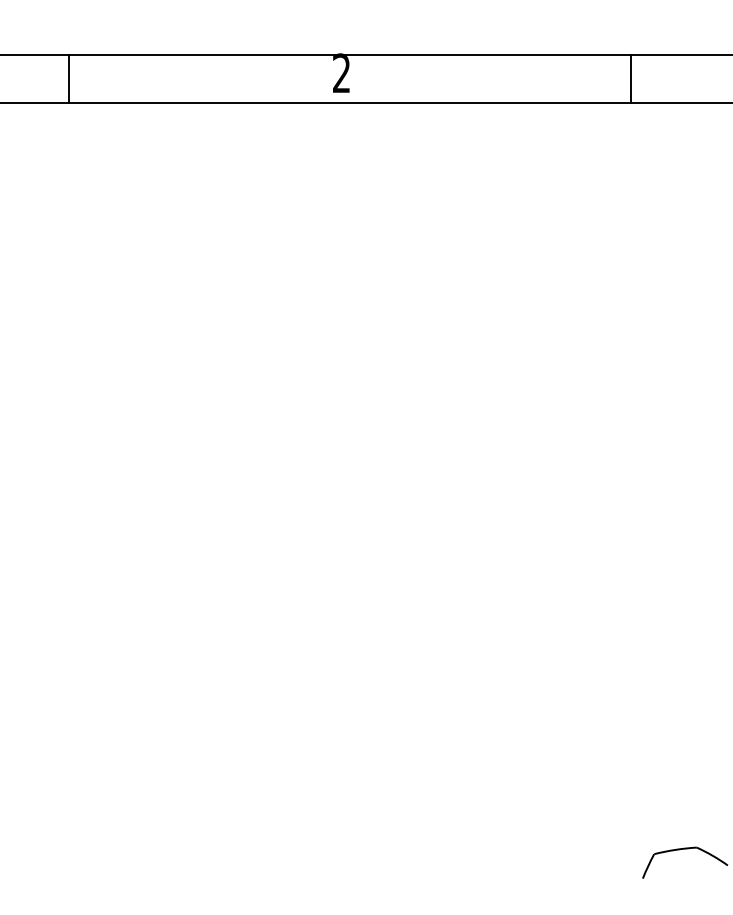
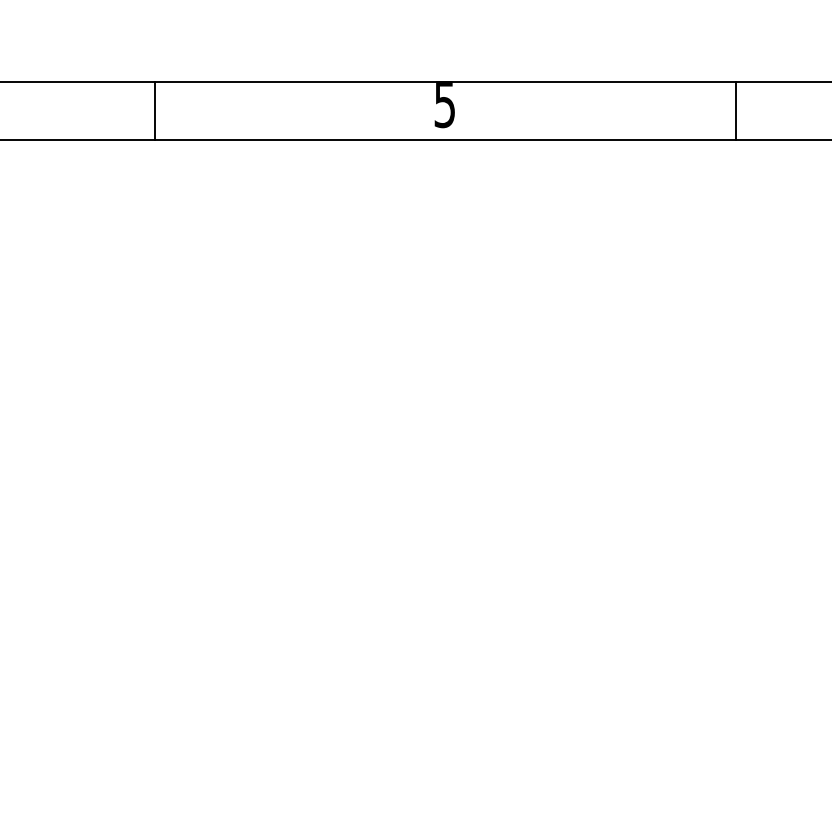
text: (341, 73) -> (444, 104), 2 -> 5
line: (68, 78) -> (154, 110), moved
line: (631, 78) -> (736, 110), moved

